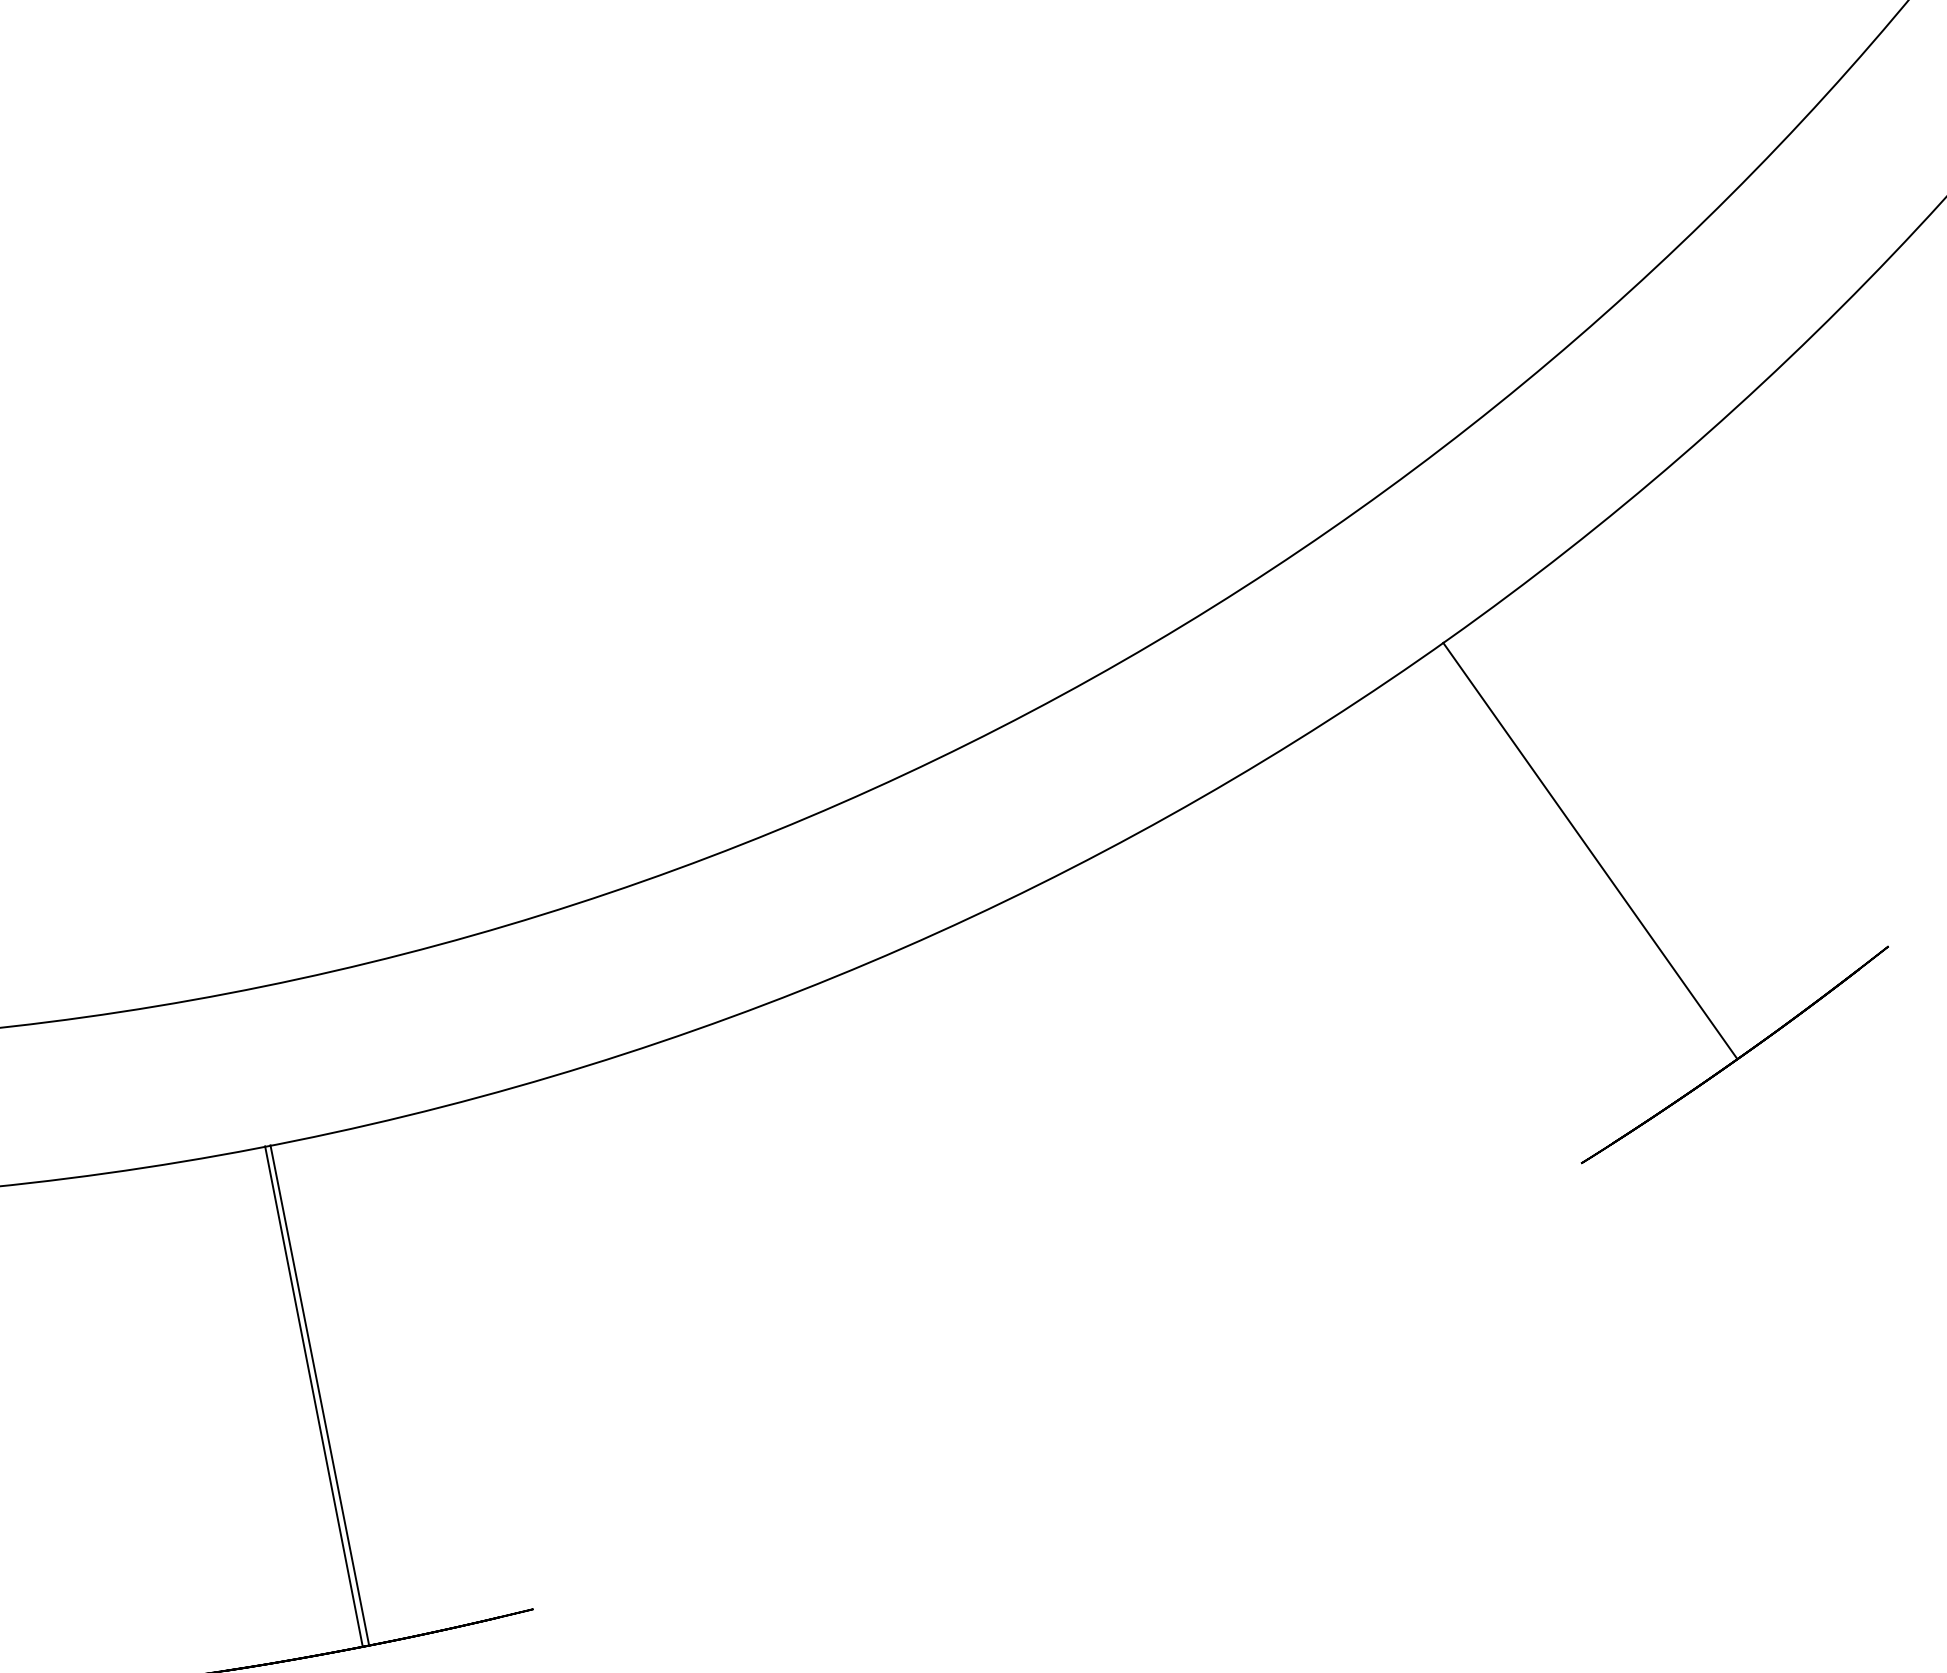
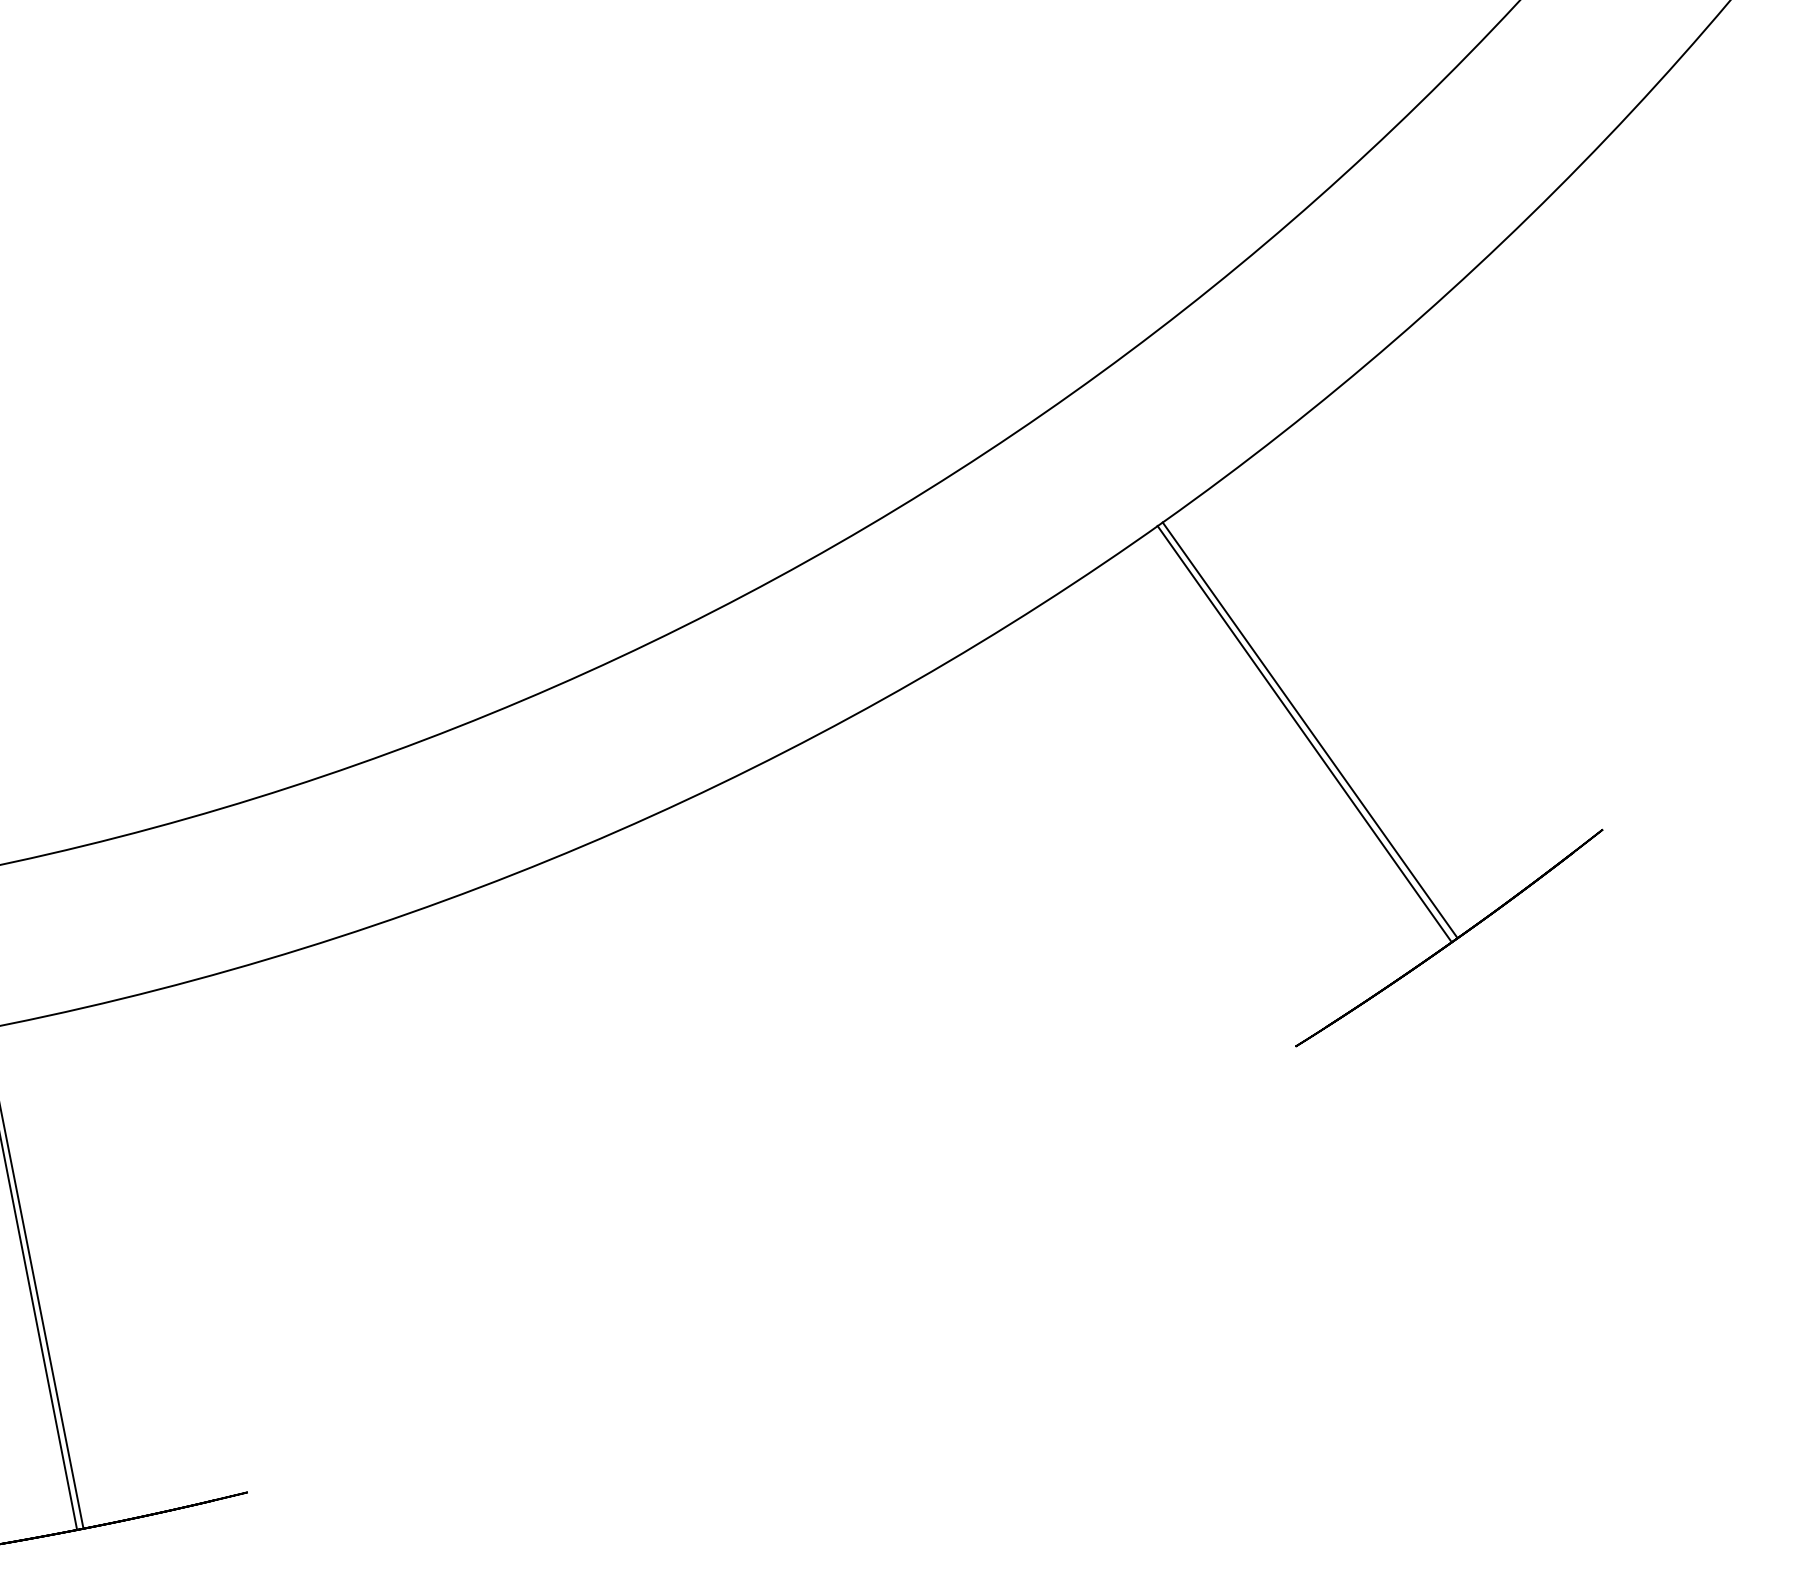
line: (1595, 847) -> (1309, 730), added

